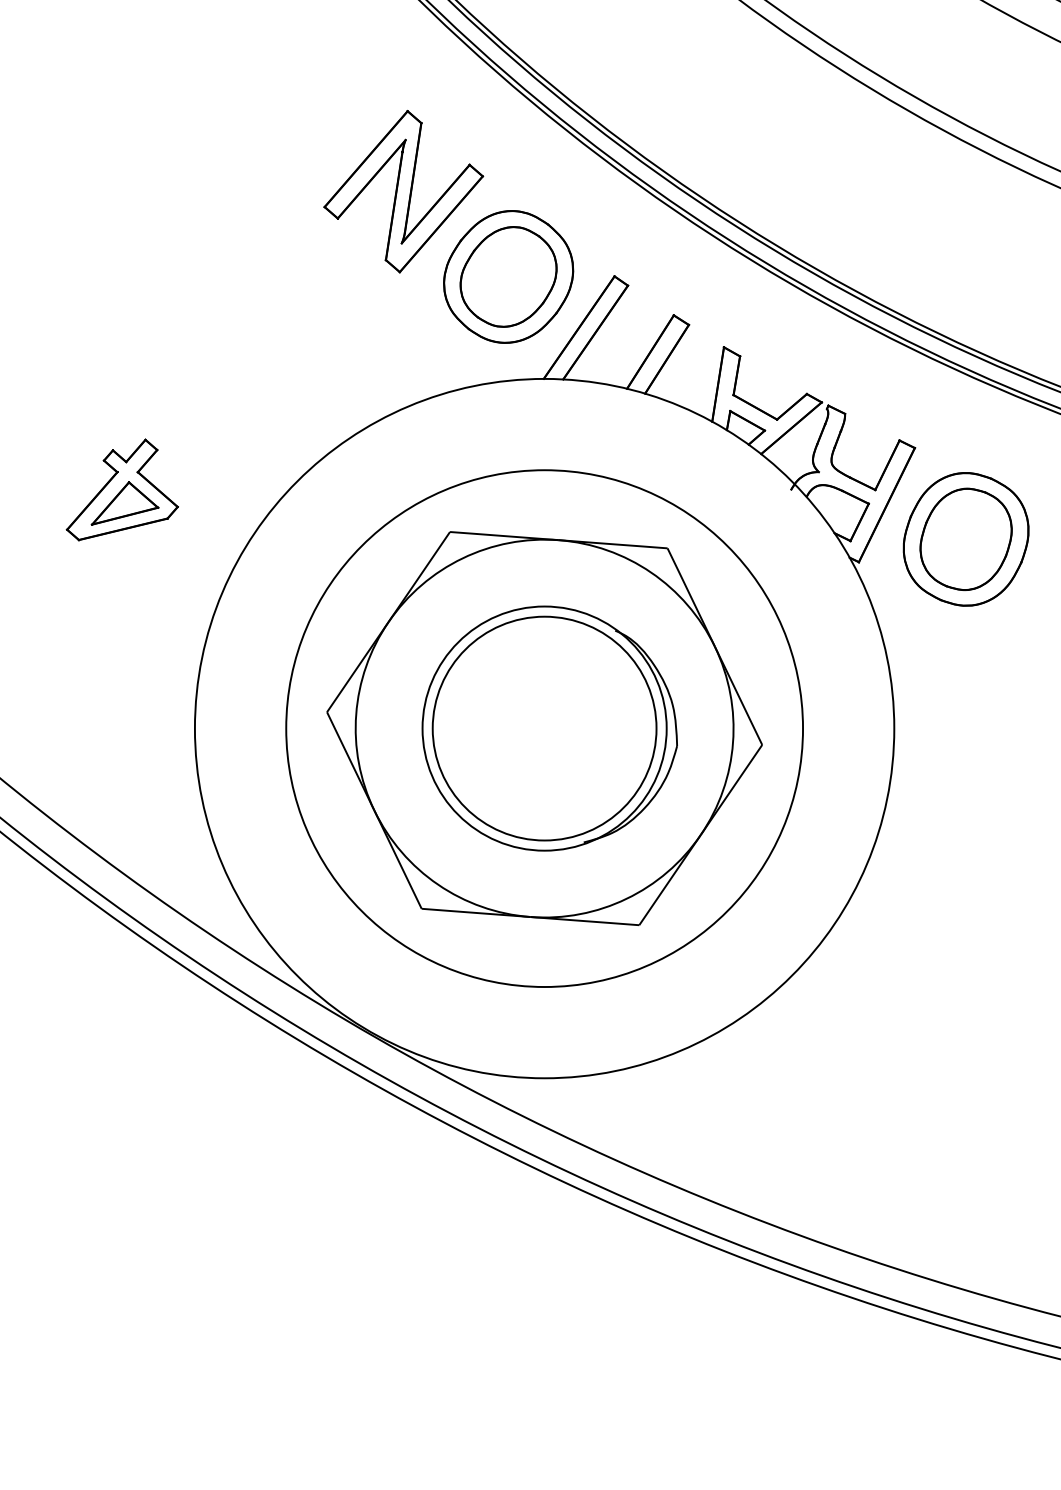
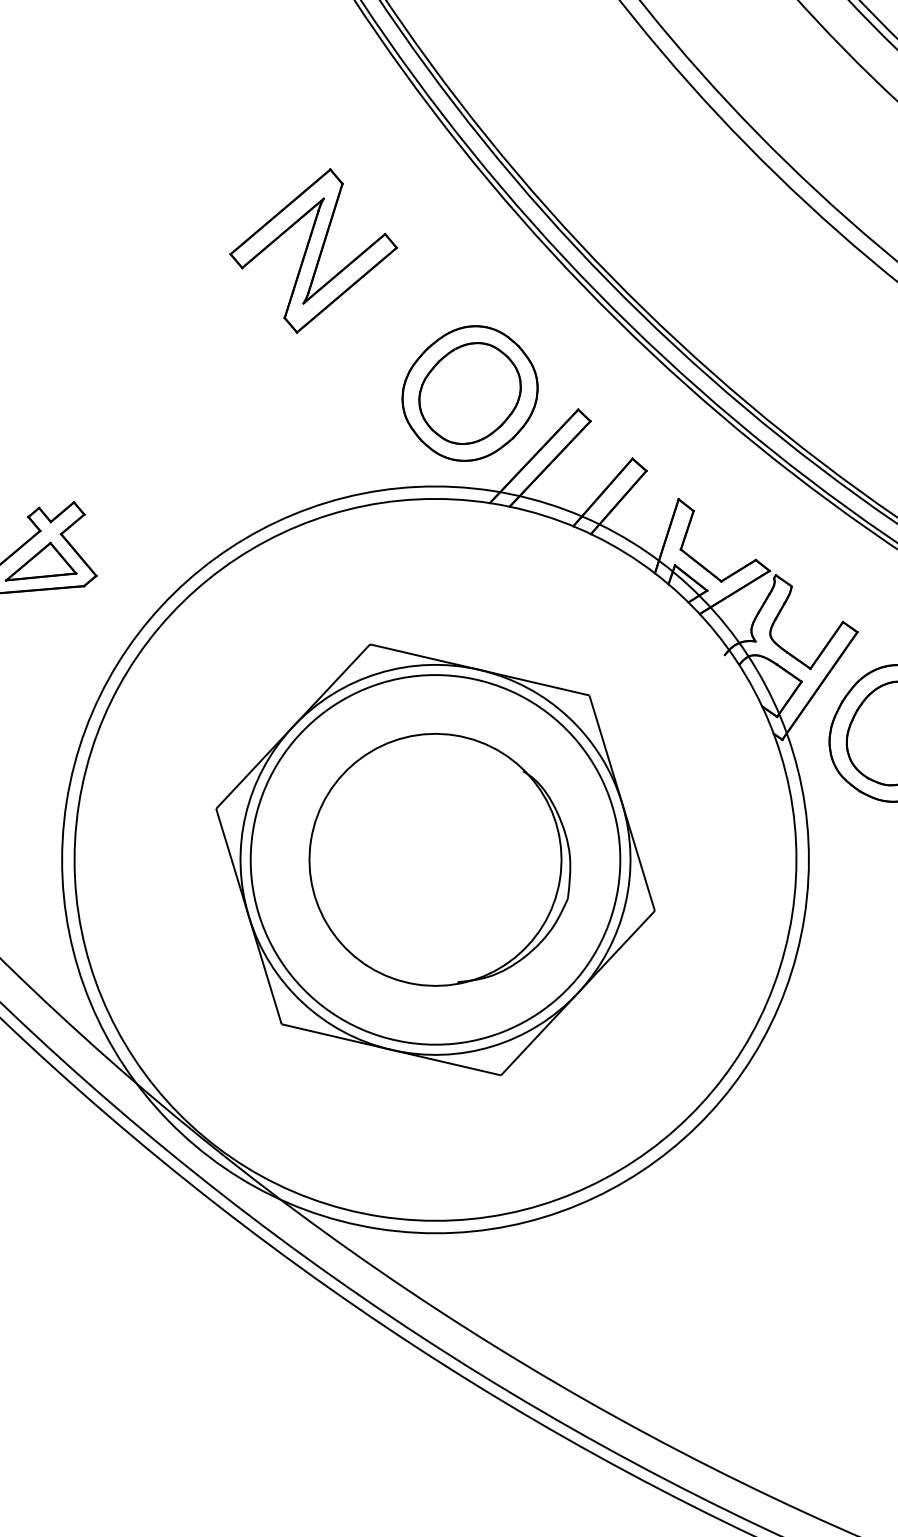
part: (403, 191) -> (313, 250), moved
circle: (544, 728) -> (435, 859), size x1.4
circle: (544, 728) -> (435, 859), size x1.6

